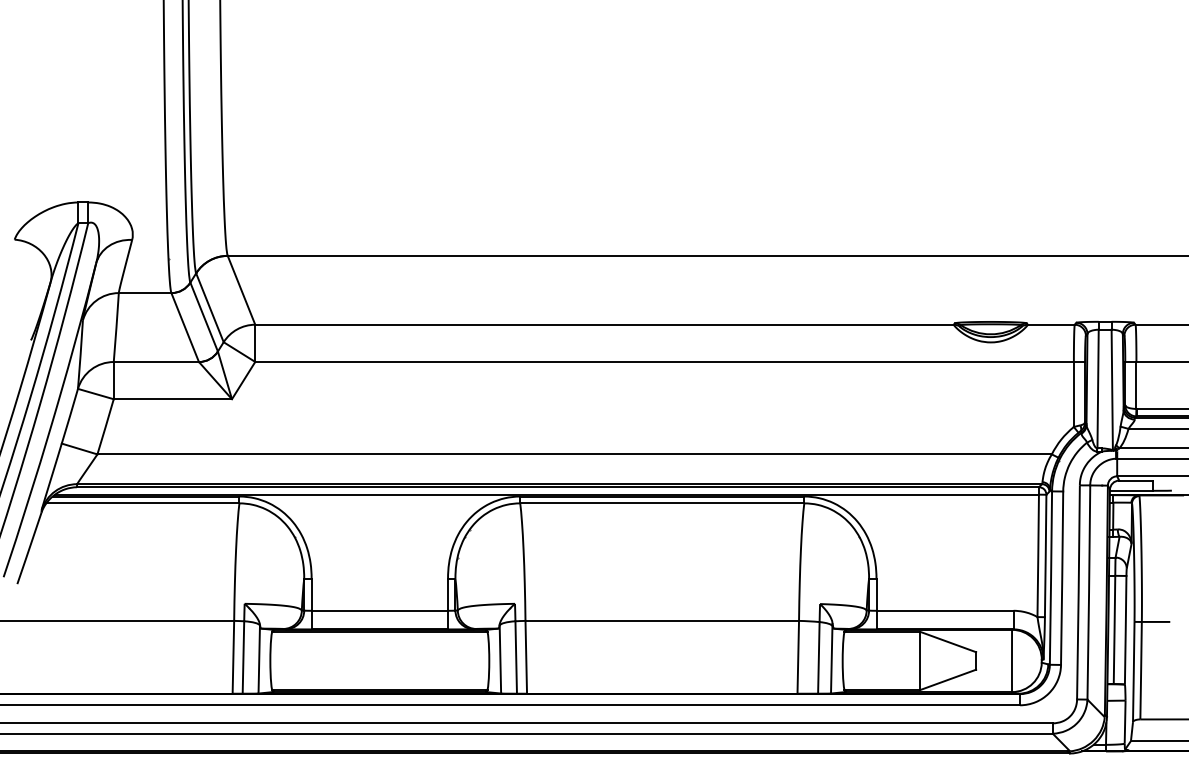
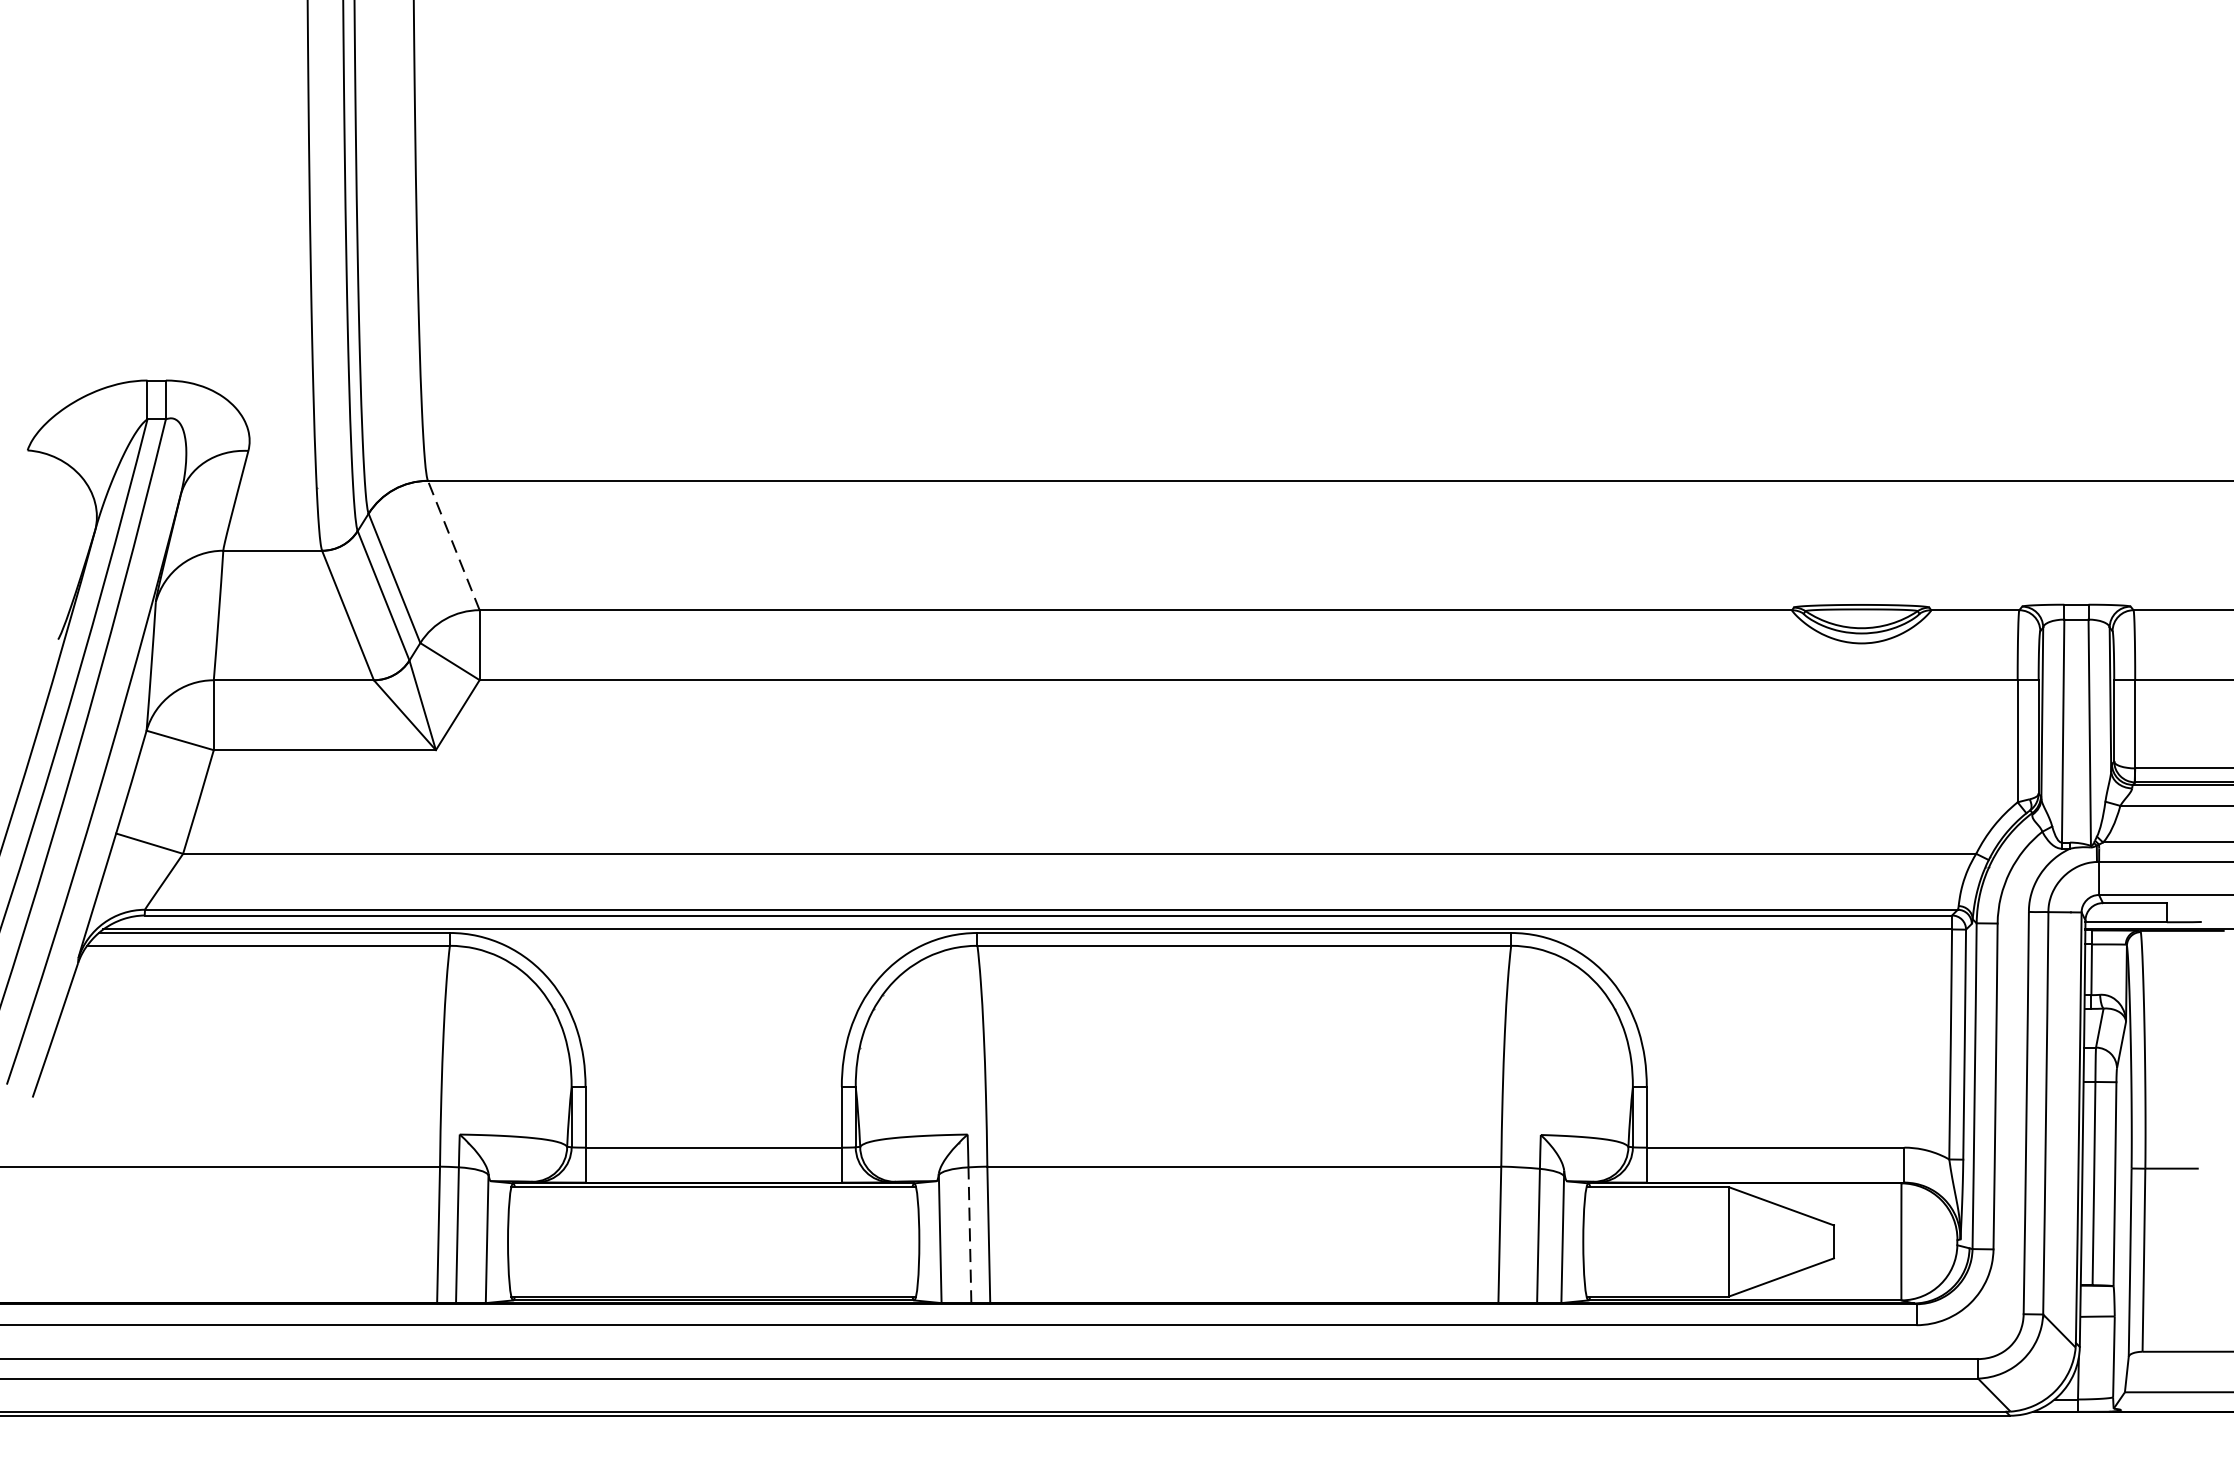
line: (241, 289) -> (453, 543), solid -> dashed
line: (516, 656) -> (970, 1233), solid -> dashed

